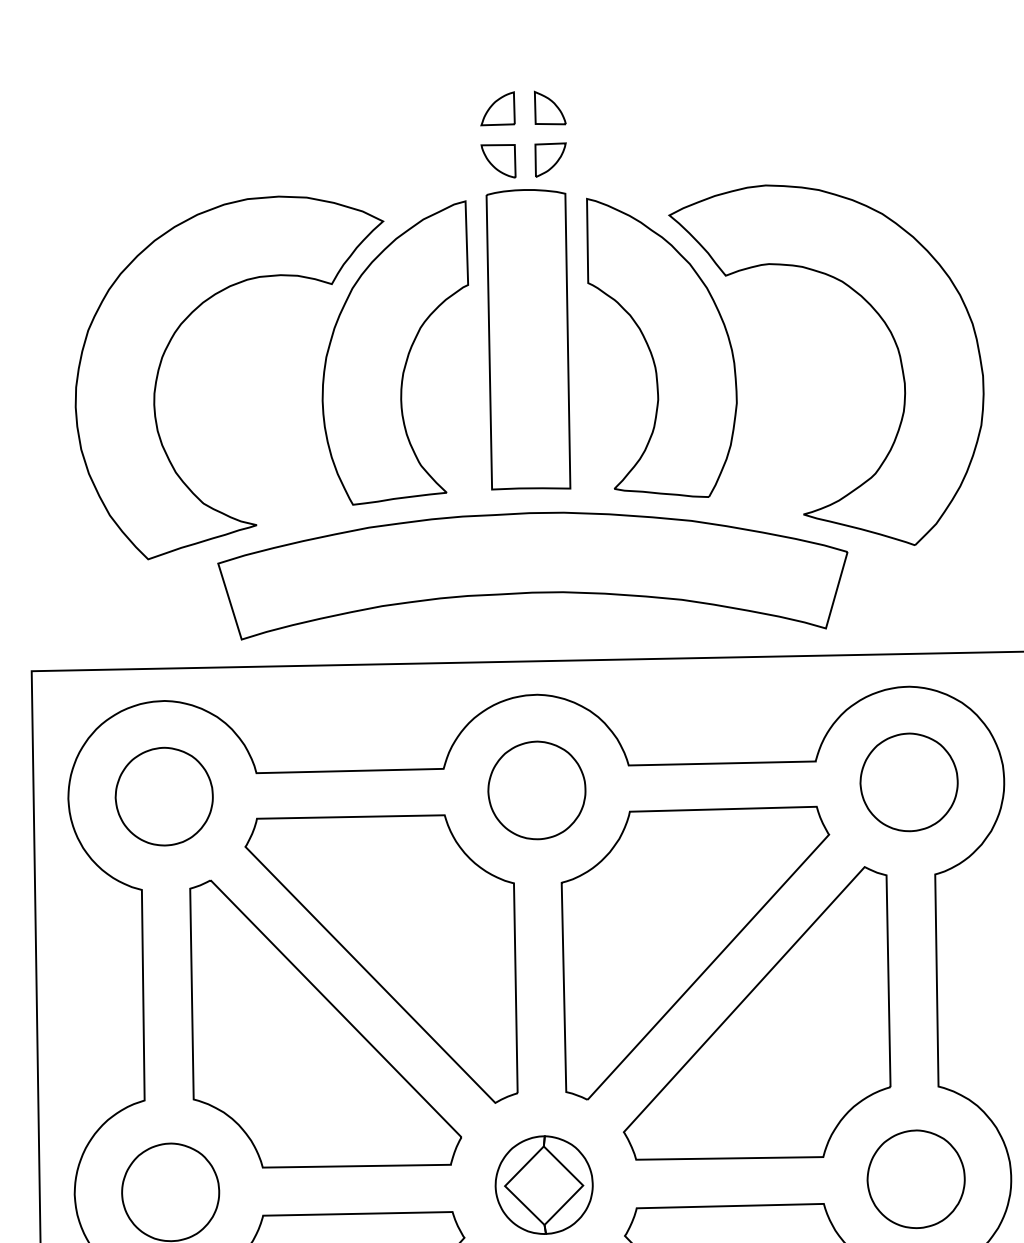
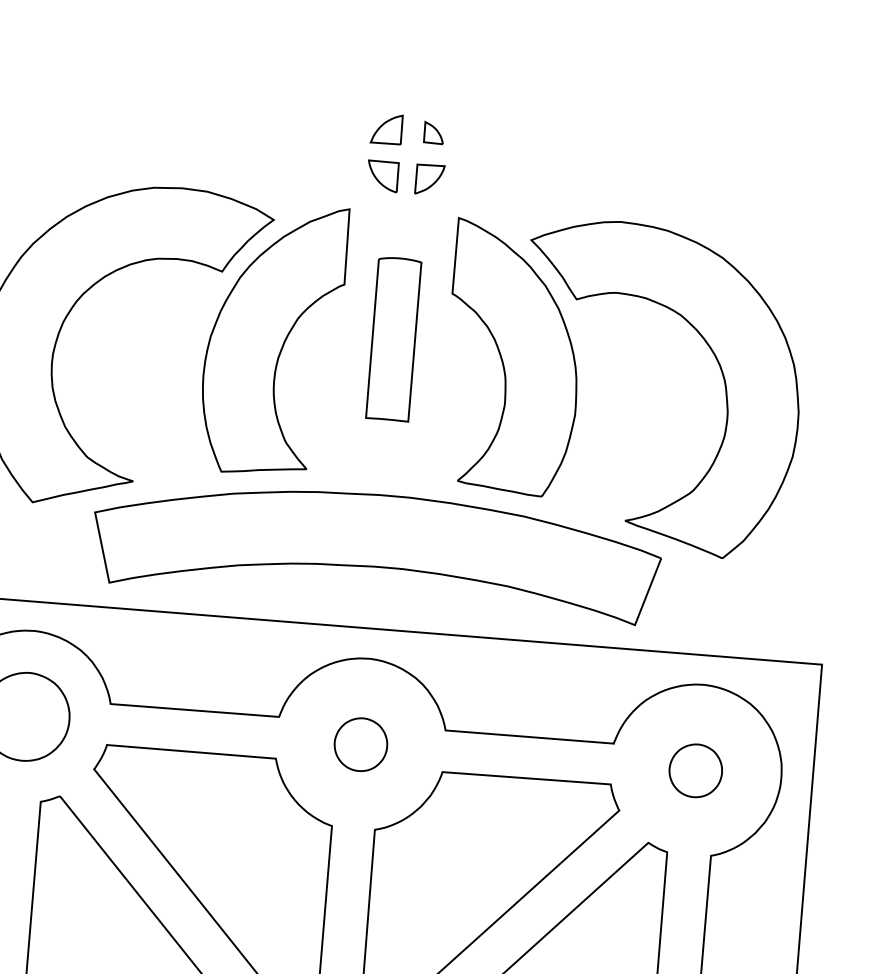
part: (550, 107) -> (434, 132), size x0.7
part: (528, 339) -> (393, 338), size x0.6
part: (908, 782) -> (695, 770), size x0.6
part: (536, 790) -> (360, 744), size x0.6

